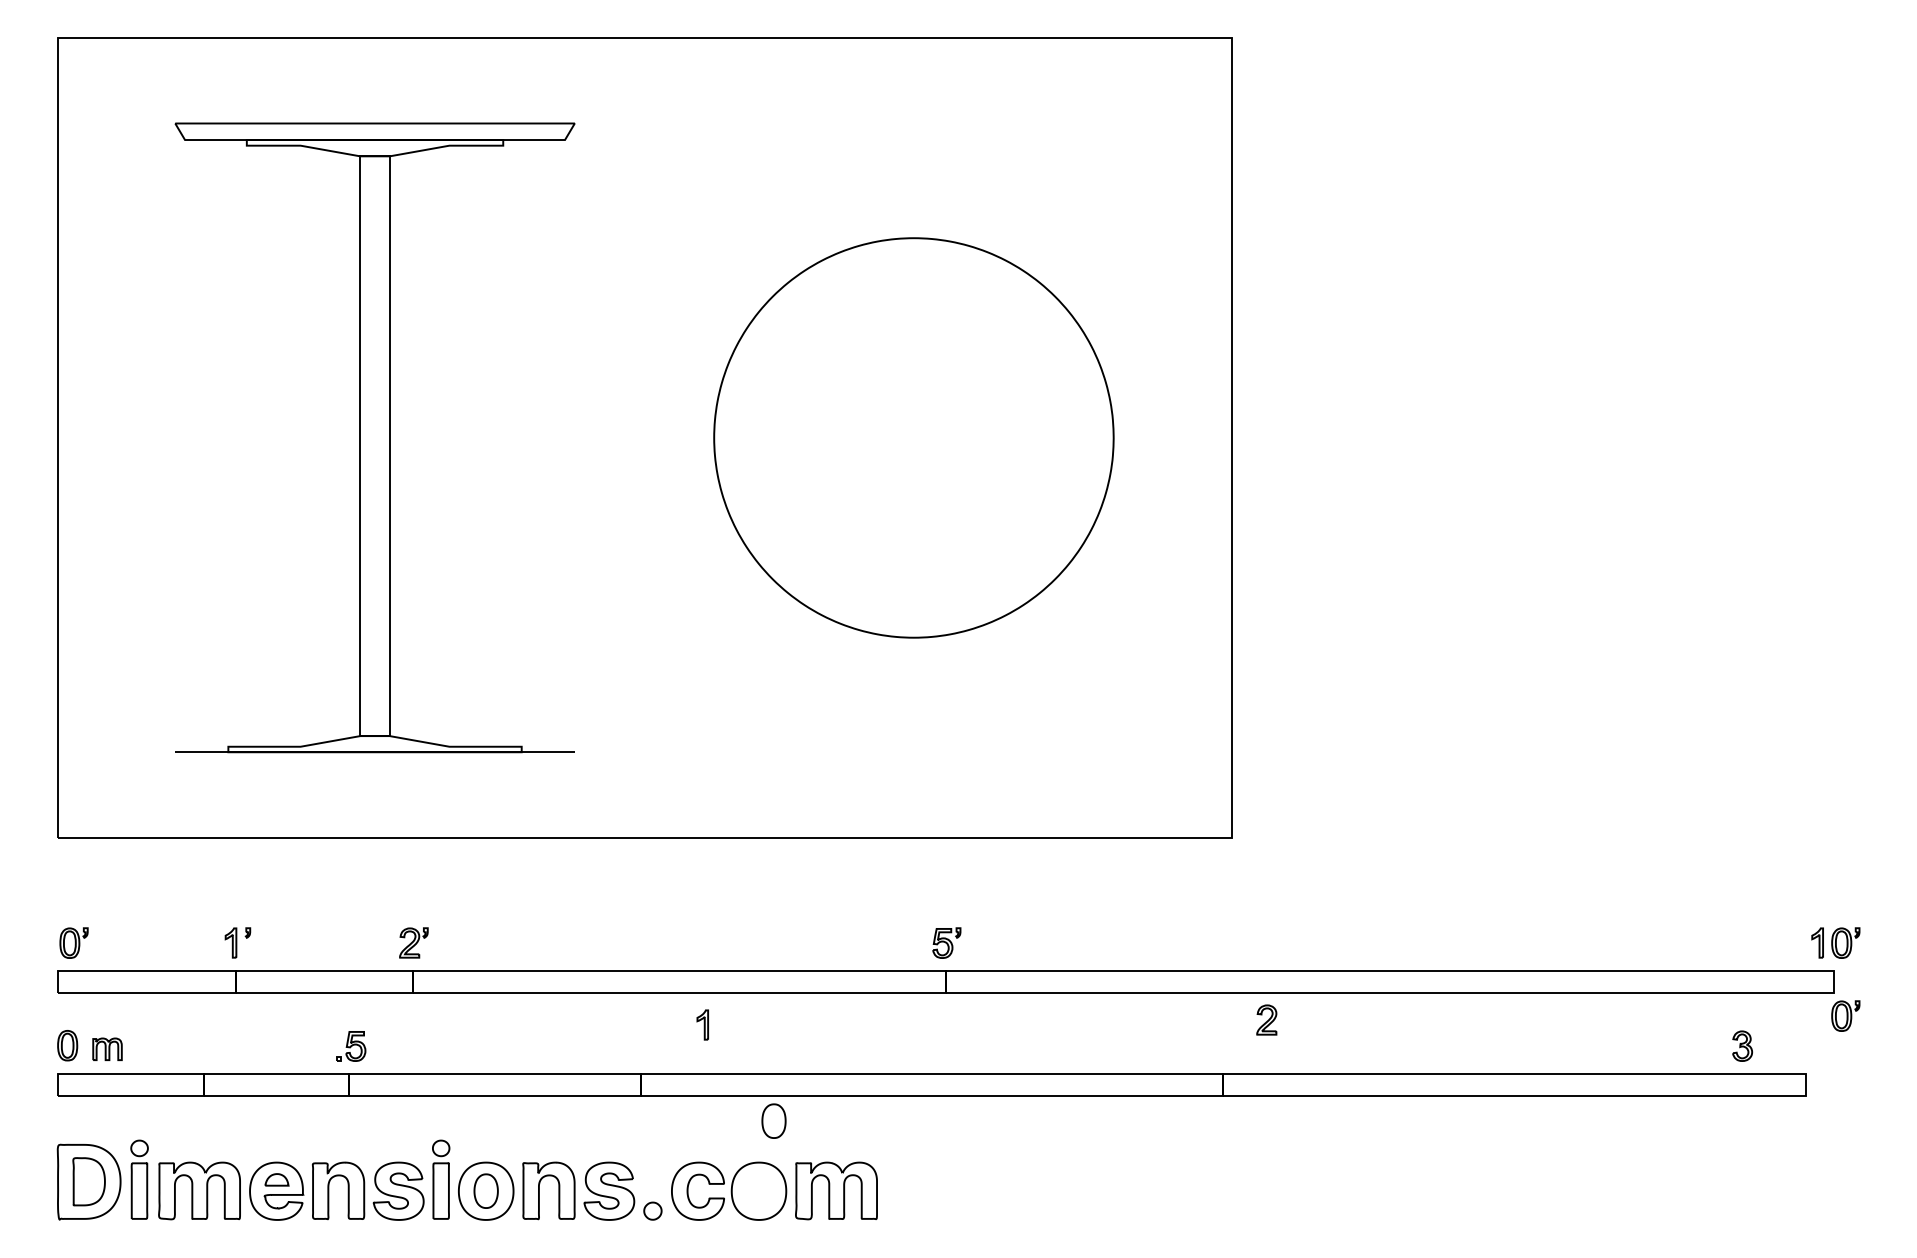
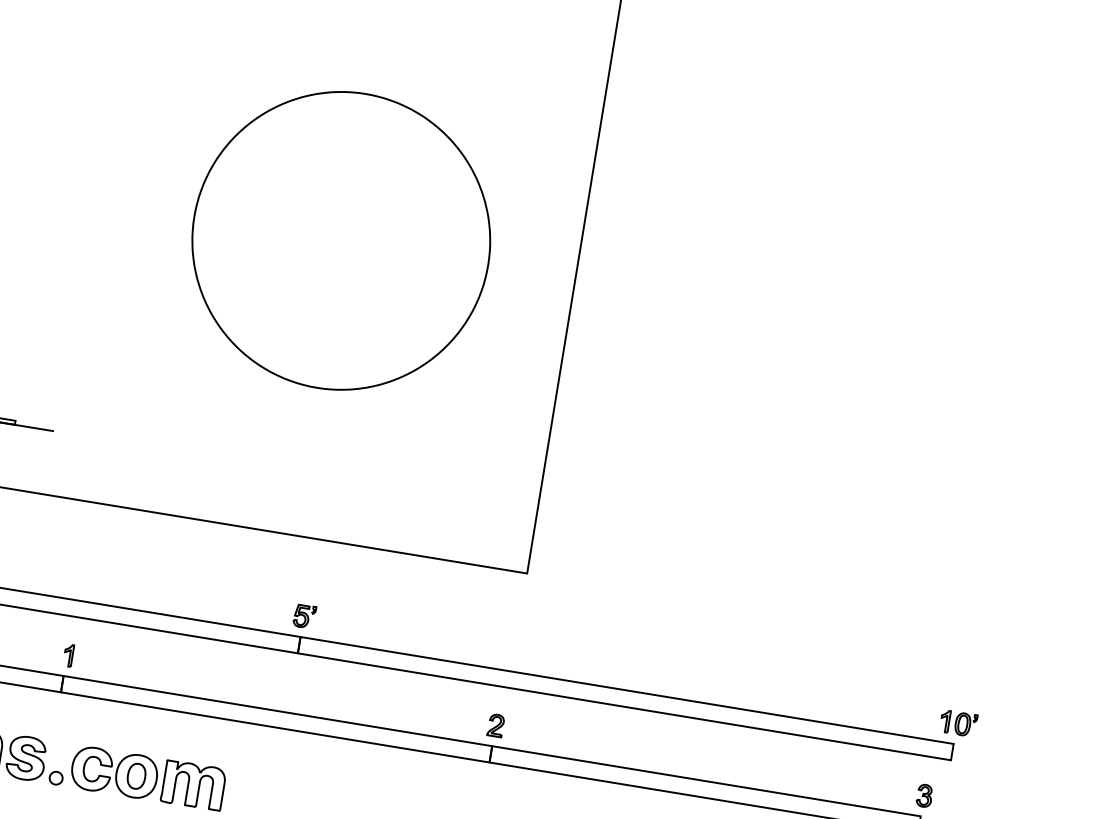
part: (1845, 1015) -> (956, 777), removed
part: (1266, 1019) -> (495, 725), moved
part: (702, 1024) -> (68, 655), moved
part: (1742, 1045) -> (924, 795), moved
part: (773, 1120) -> (136, 775), moved

